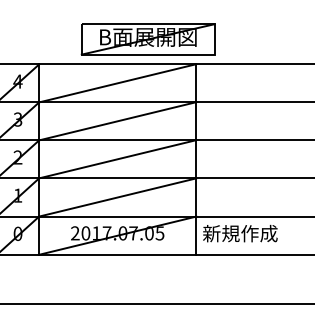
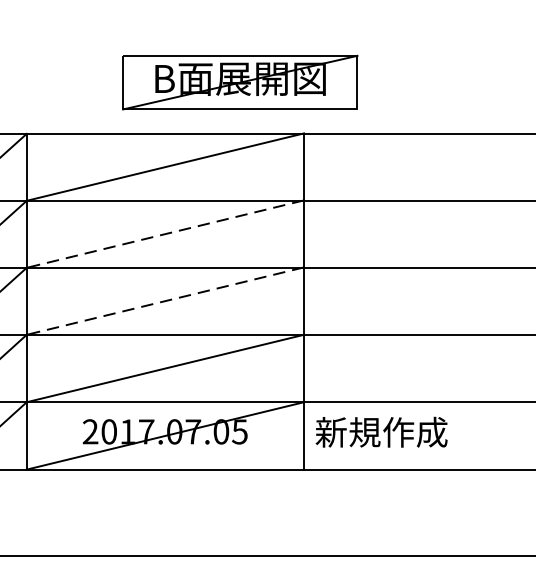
part: (147, 39) -> (239, 82), moved
line: (117, 121) -> (164, 234), solid -> dashed
line: (117, 159) -> (164, 301), solid -> dashed

